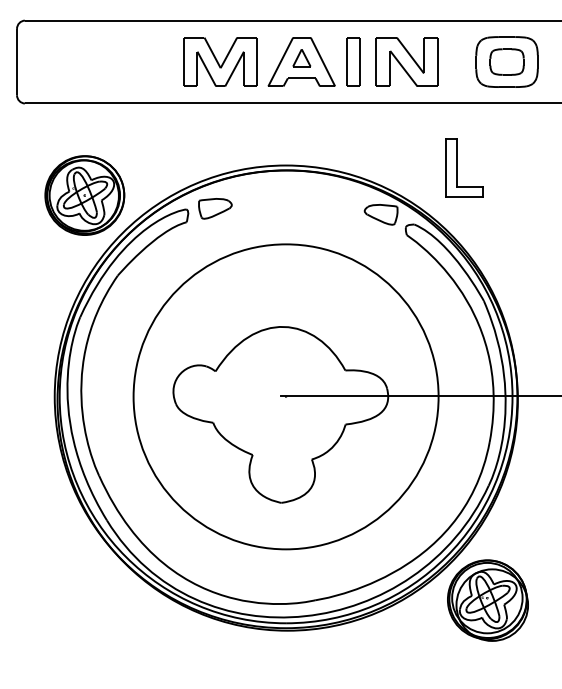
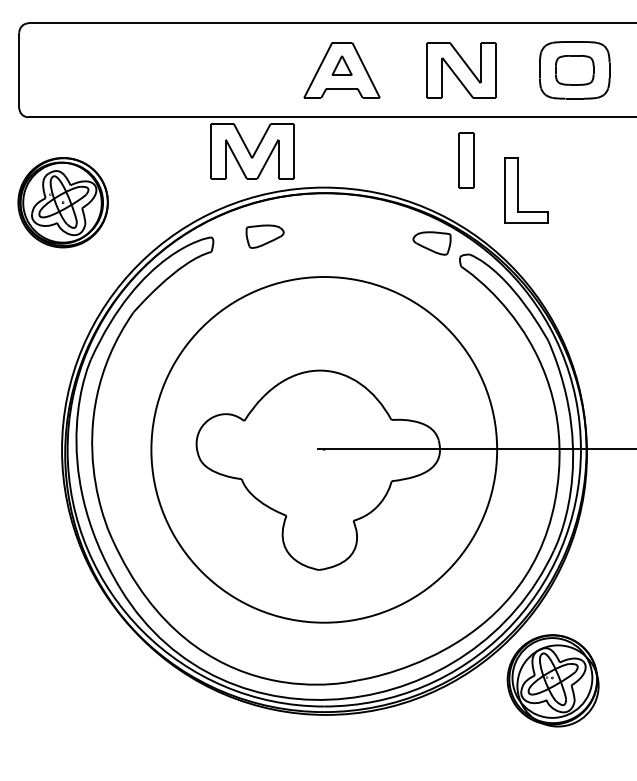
part: (221, 62) -> (252, 151), moved
part: (353, 62) -> (466, 160), moved
part: (84, 195) -> (62, 202), moved
part: (214, 208) -> (264, 236), moved

